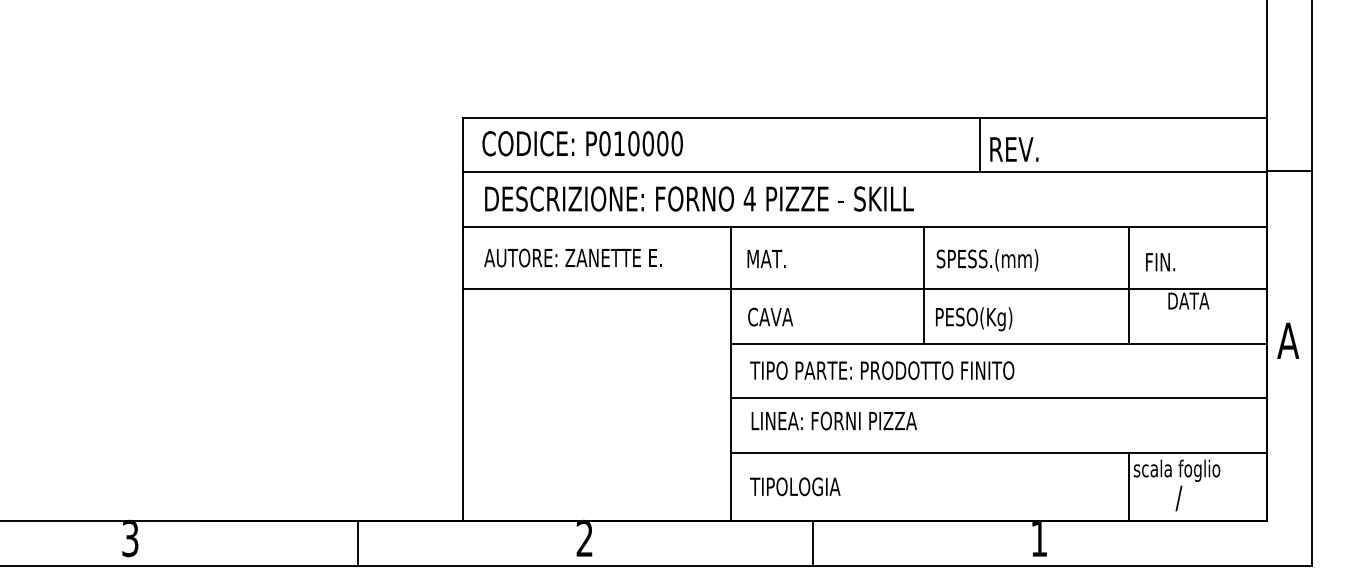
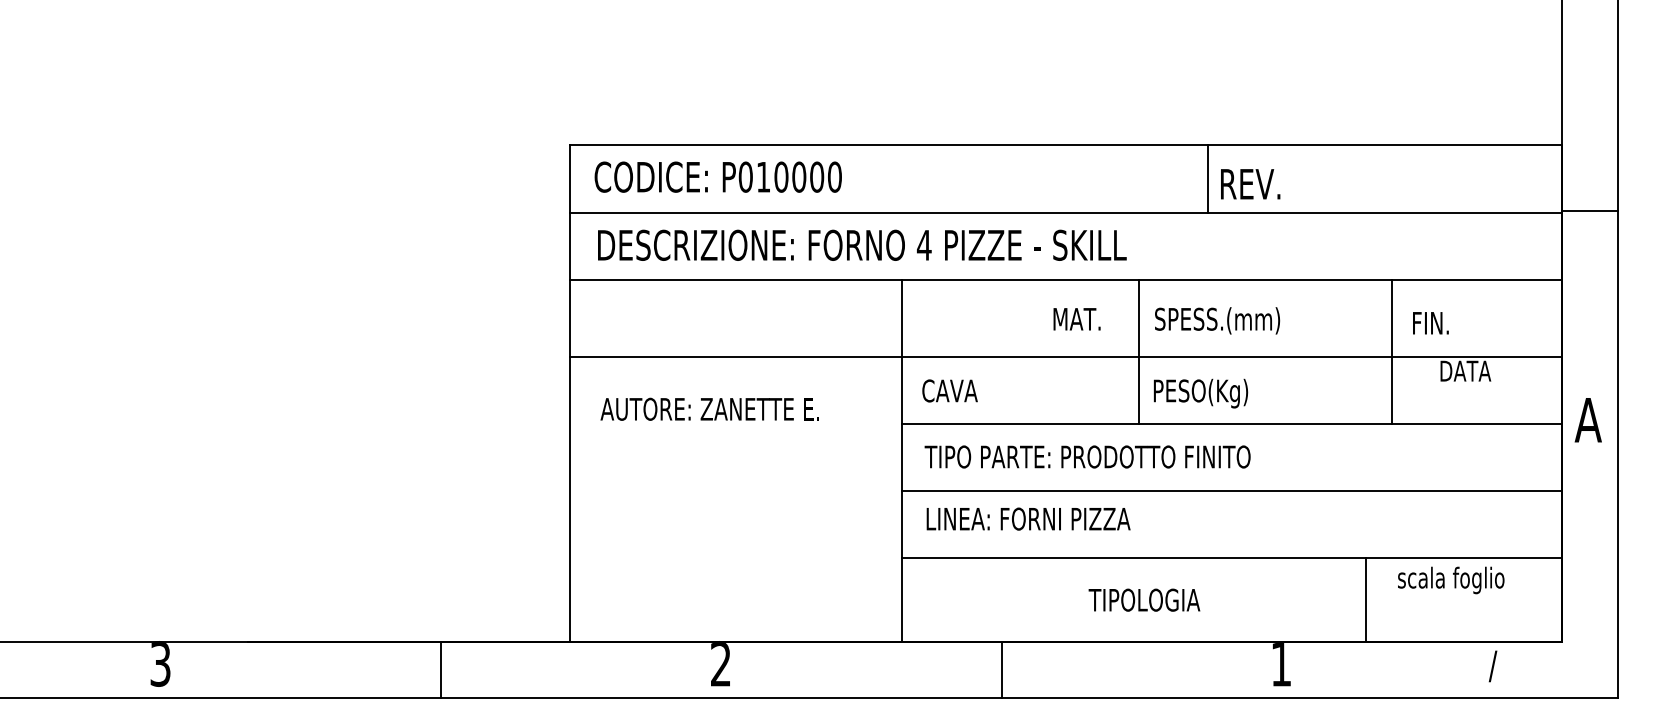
text: (572, 257) -> (709, 408), moved
text: (766, 258) -> (1076, 318), moved
text: (795, 486) -> (1144, 599), moved
line: (1128, 486) -> (1365, 599), moved
text: (1178, 498) -> (1492, 666), moved

